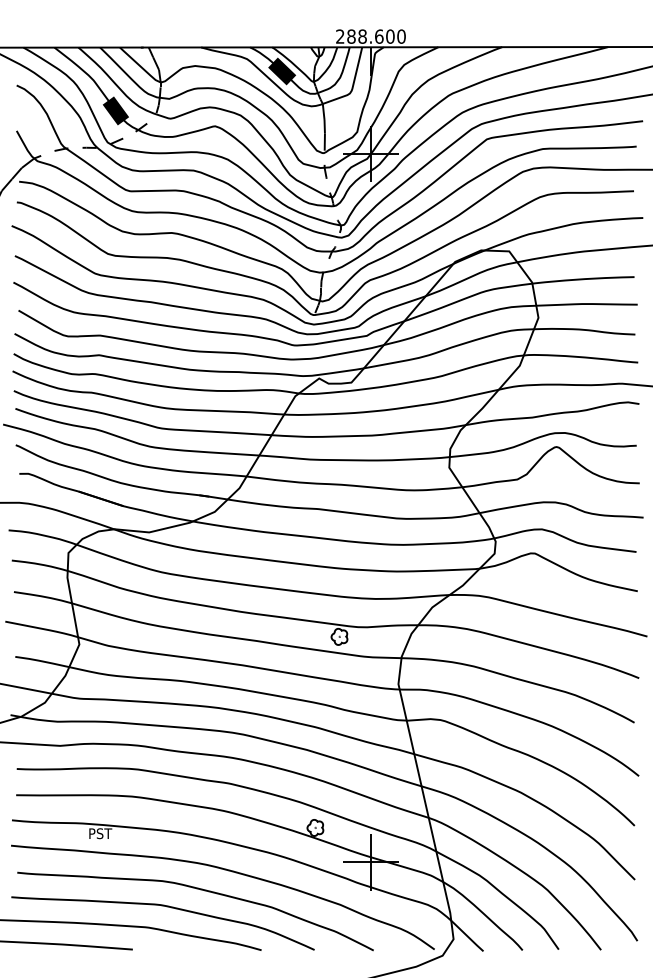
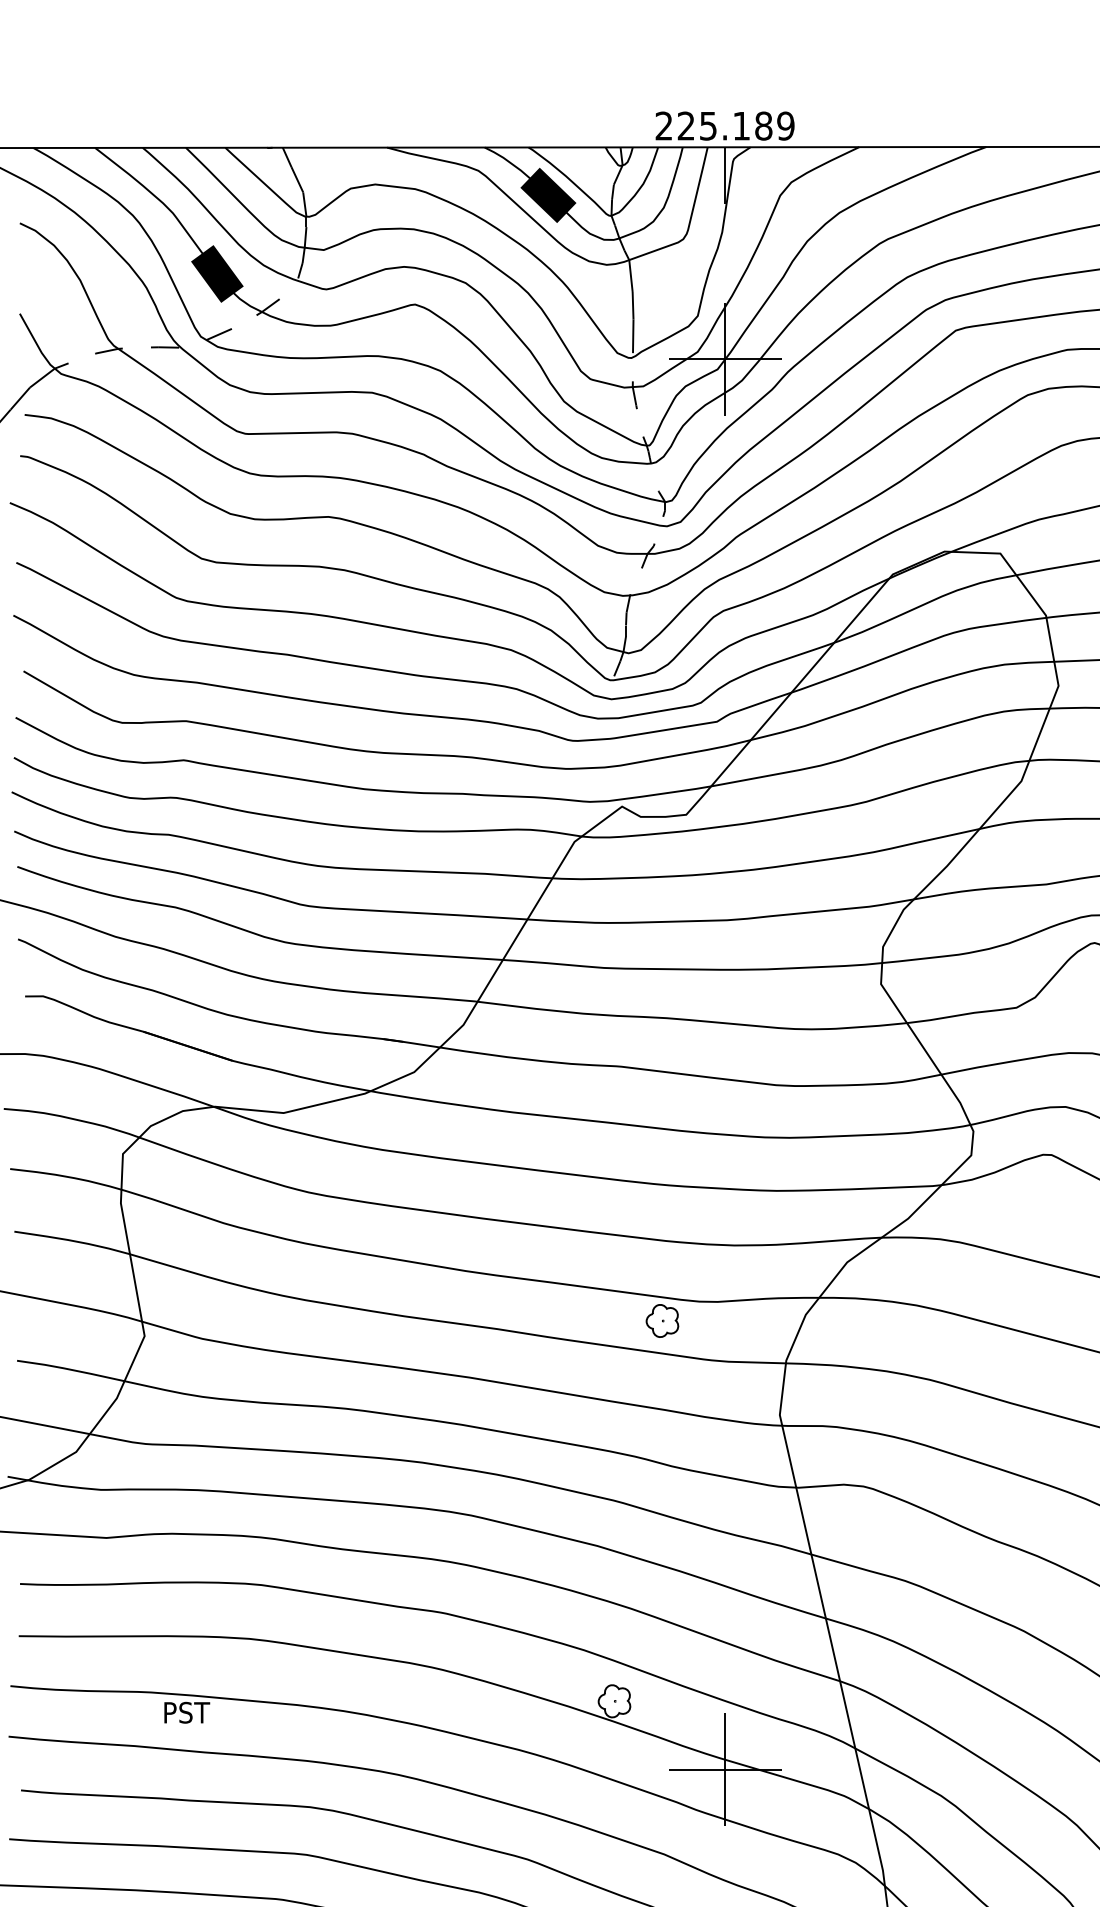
text: (376, 36) -> (736, 125), 288.600 -> 225.189

